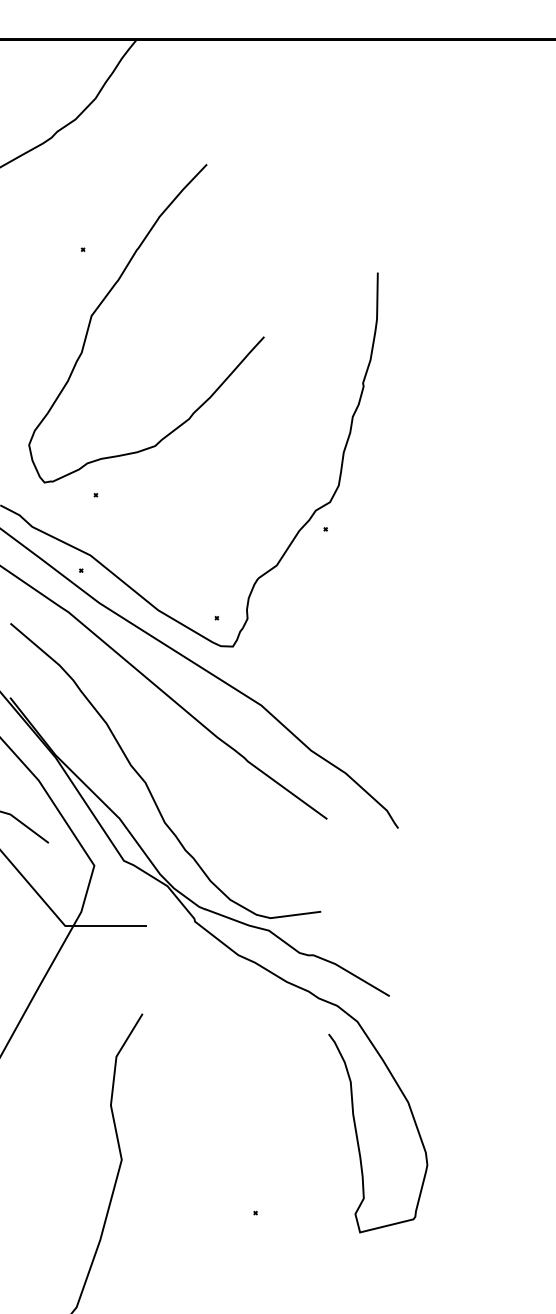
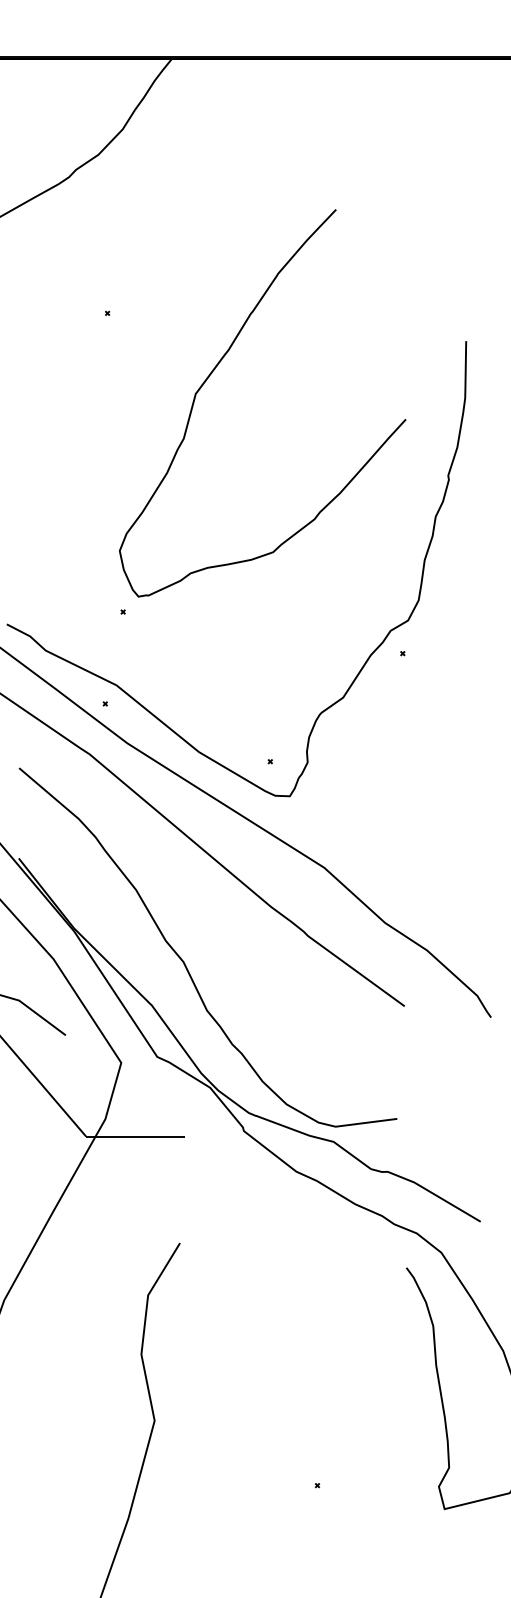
curve: (107, 296) -> (215, 370), moved

